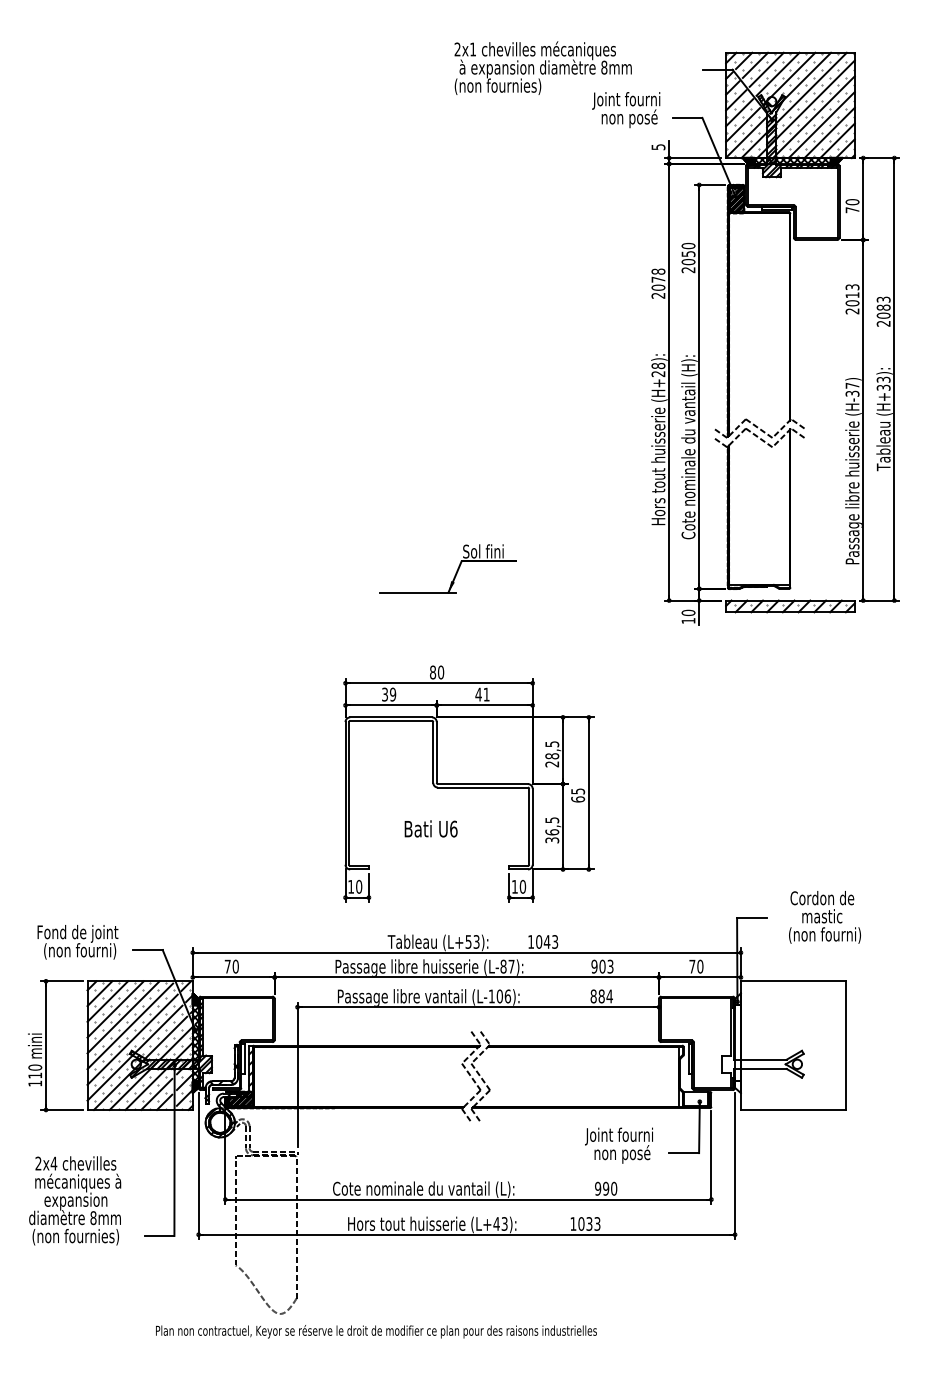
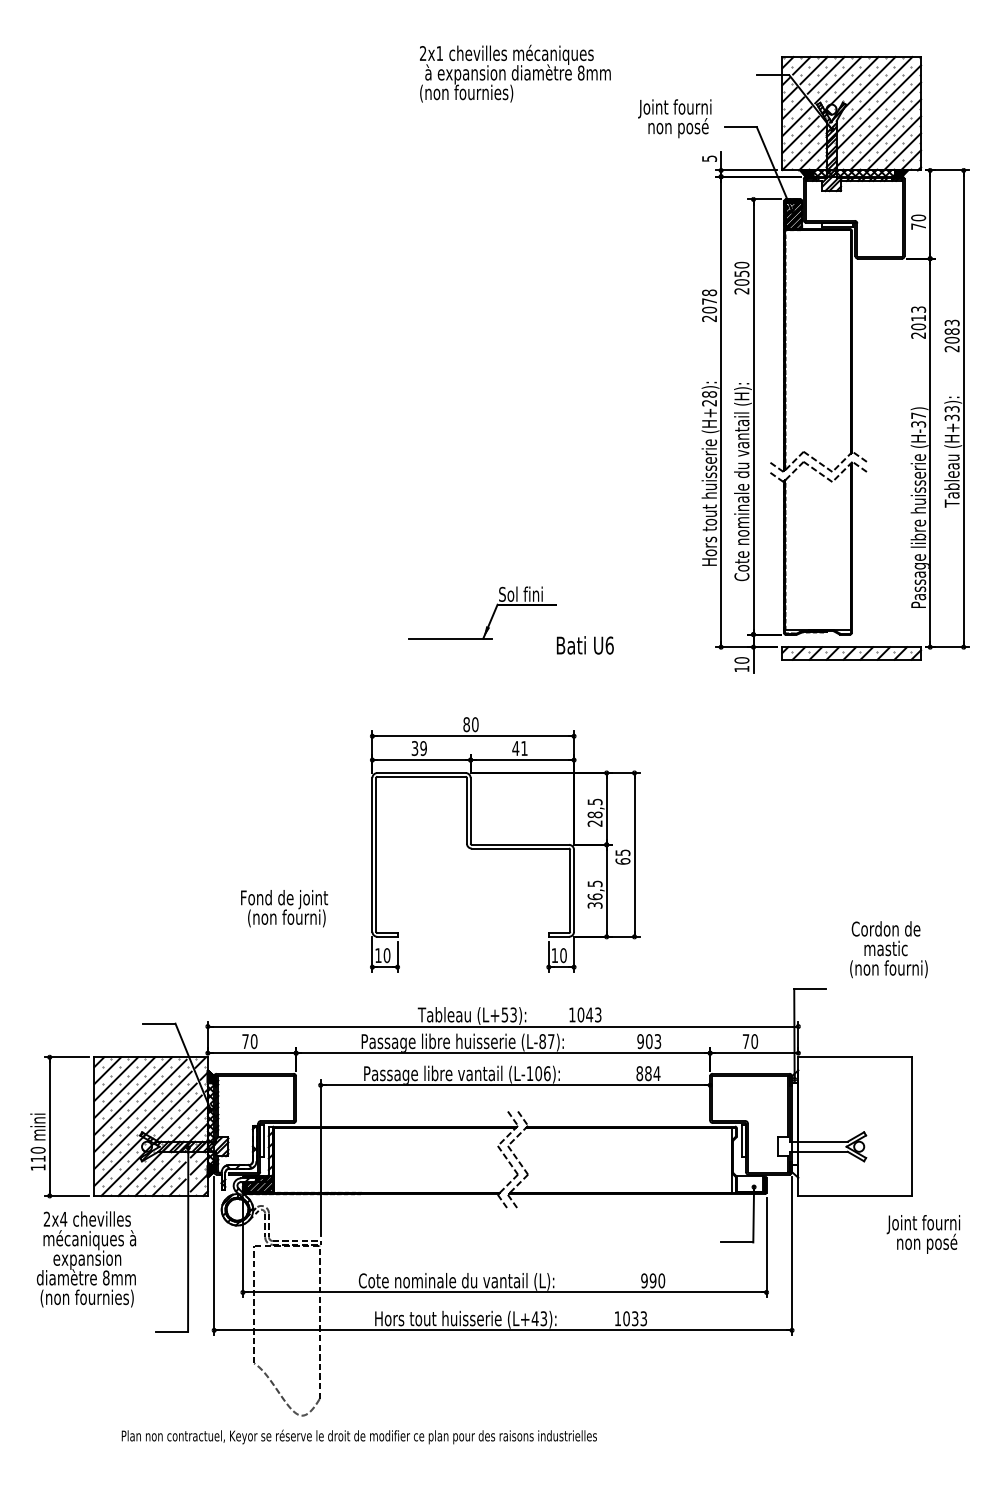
text: (542, 67) -> (514, 72), moved
text: (430, 828) -> (584, 644), moved
text: (824, 917) -> (888, 949), moved
text: (77, 942) -> (284, 908), moved
text: (618, 1145) -> (922, 1234), moved
text: (75, 1200) -> (86, 1258), moved
text: (376, 1331) -> (359, 1436), moved

